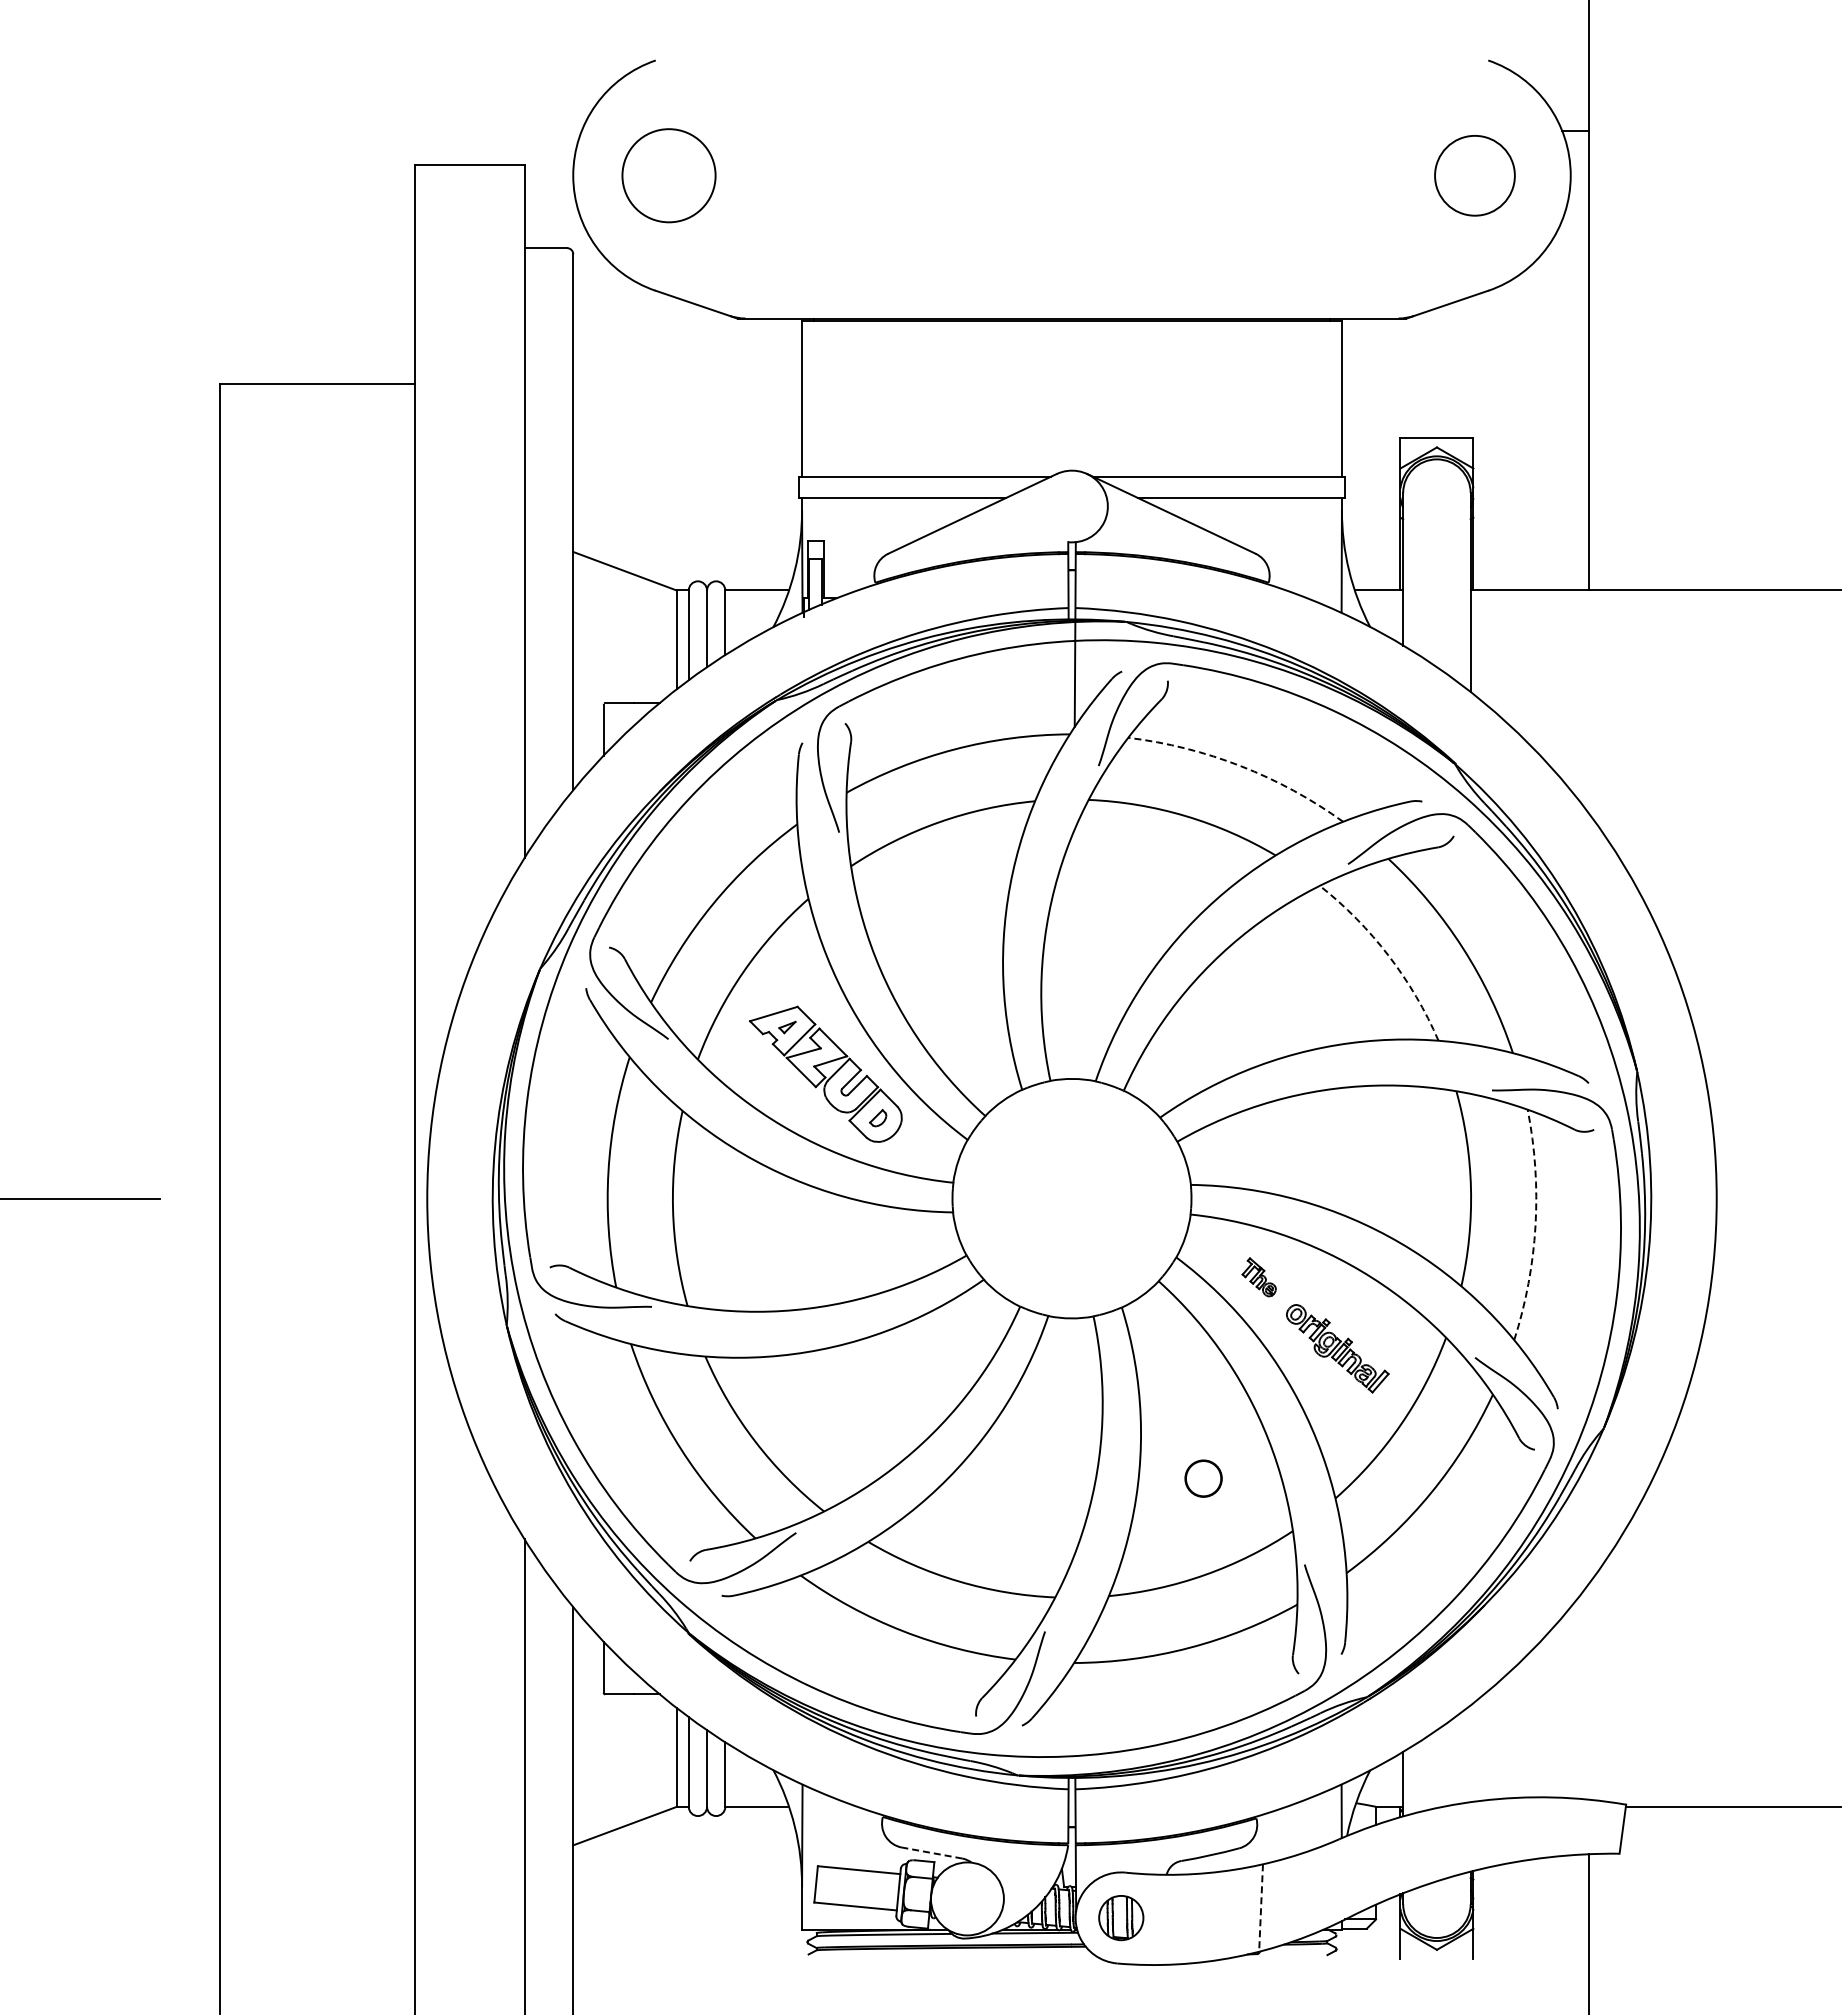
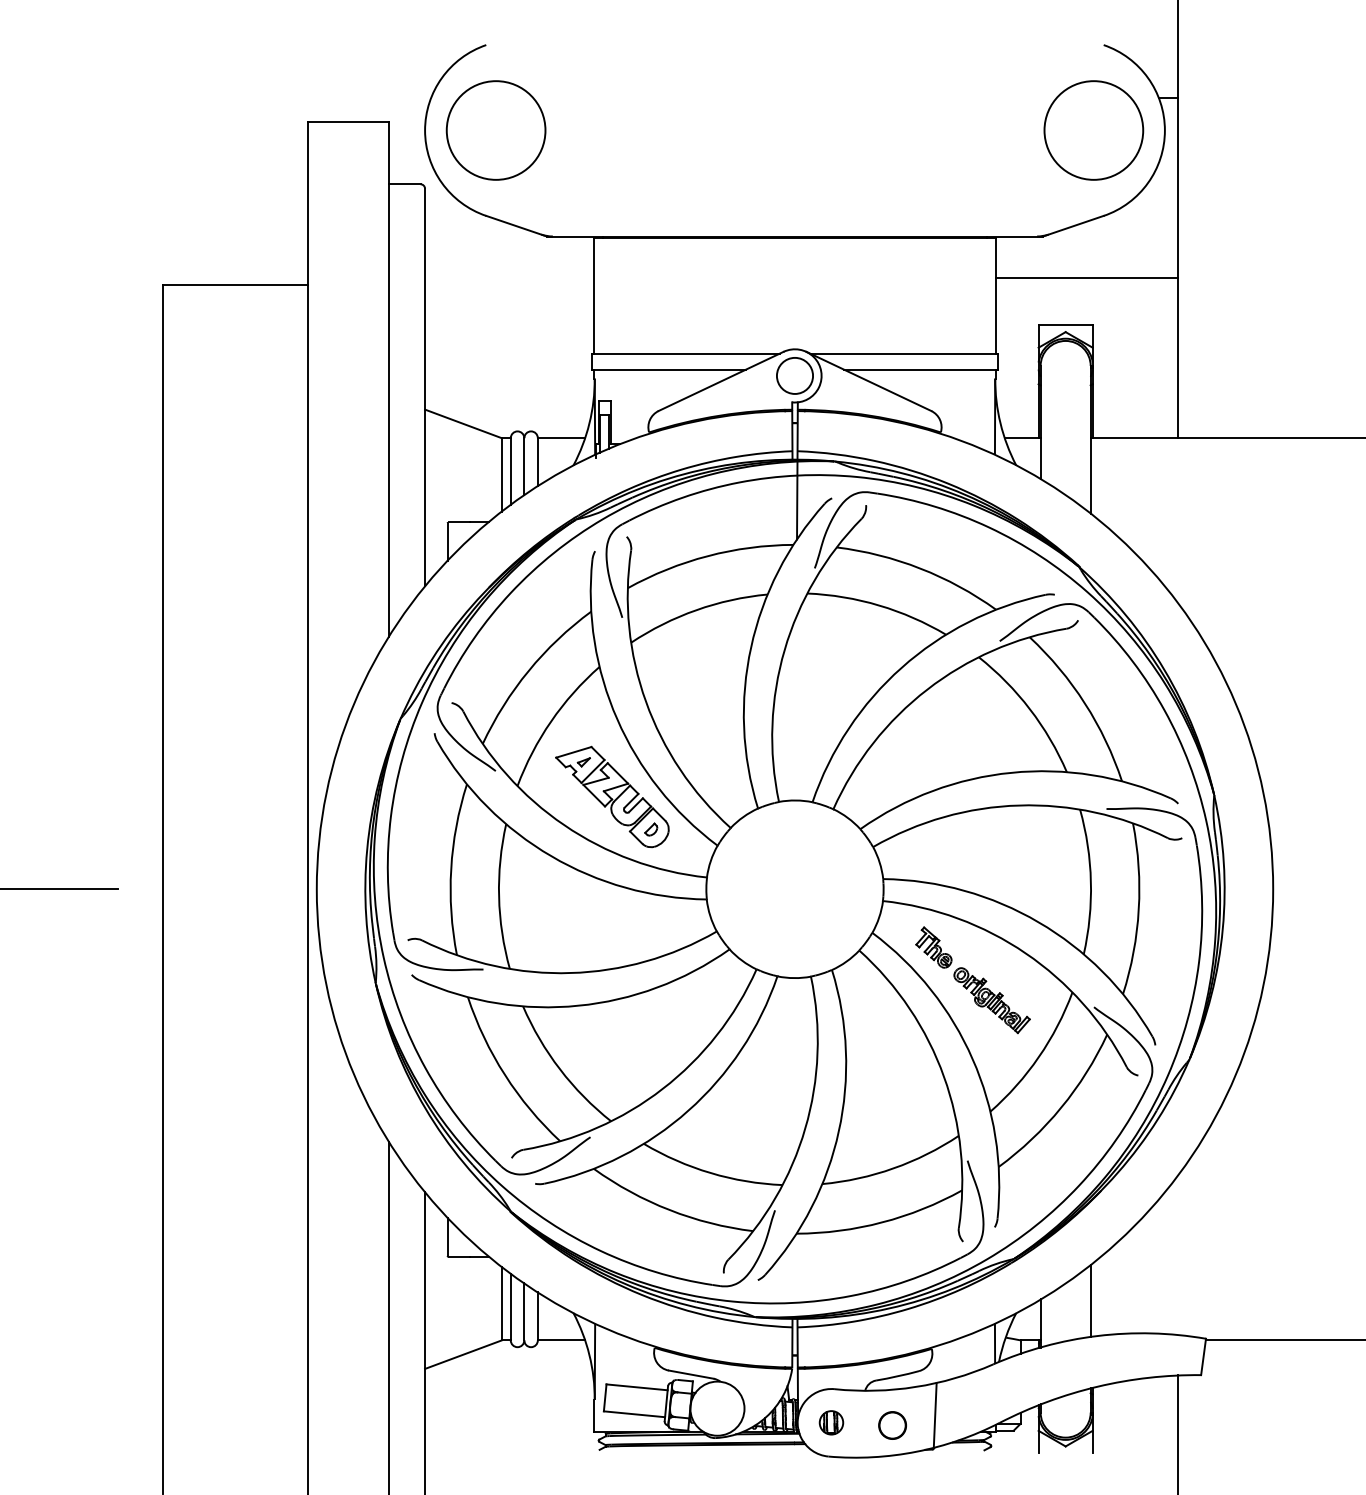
circle: (668, 175) -> (495, 130), size x1.43
circle: (1474, 175) -> (1093, 130), size x1.67
line: (1465, 374) -> (1086, 278), added
circle: (1071, 506) -> (794, 375), added
arc: (1241, 766) -> (920, 568), dashed -> solid
arc: (1388, 955) -> (1029, 708), dashed -> solid
arc: (1535, 1225) -> (1138, 909), dashed -> solid
part: (1258, 1277) -> (933, 947), size x1.43
circle: (1203, 1478) -> (892, 1425), moved
line: (1470, 1753) -> (1090, 1300), added
line: (932, 1853) -> (691, 1374), dashed -> solid
line: (1261, 1908) -> (935, 1415), dashed -> solid
part: (1120, 1917) -> (830, 1422), size x0.71

